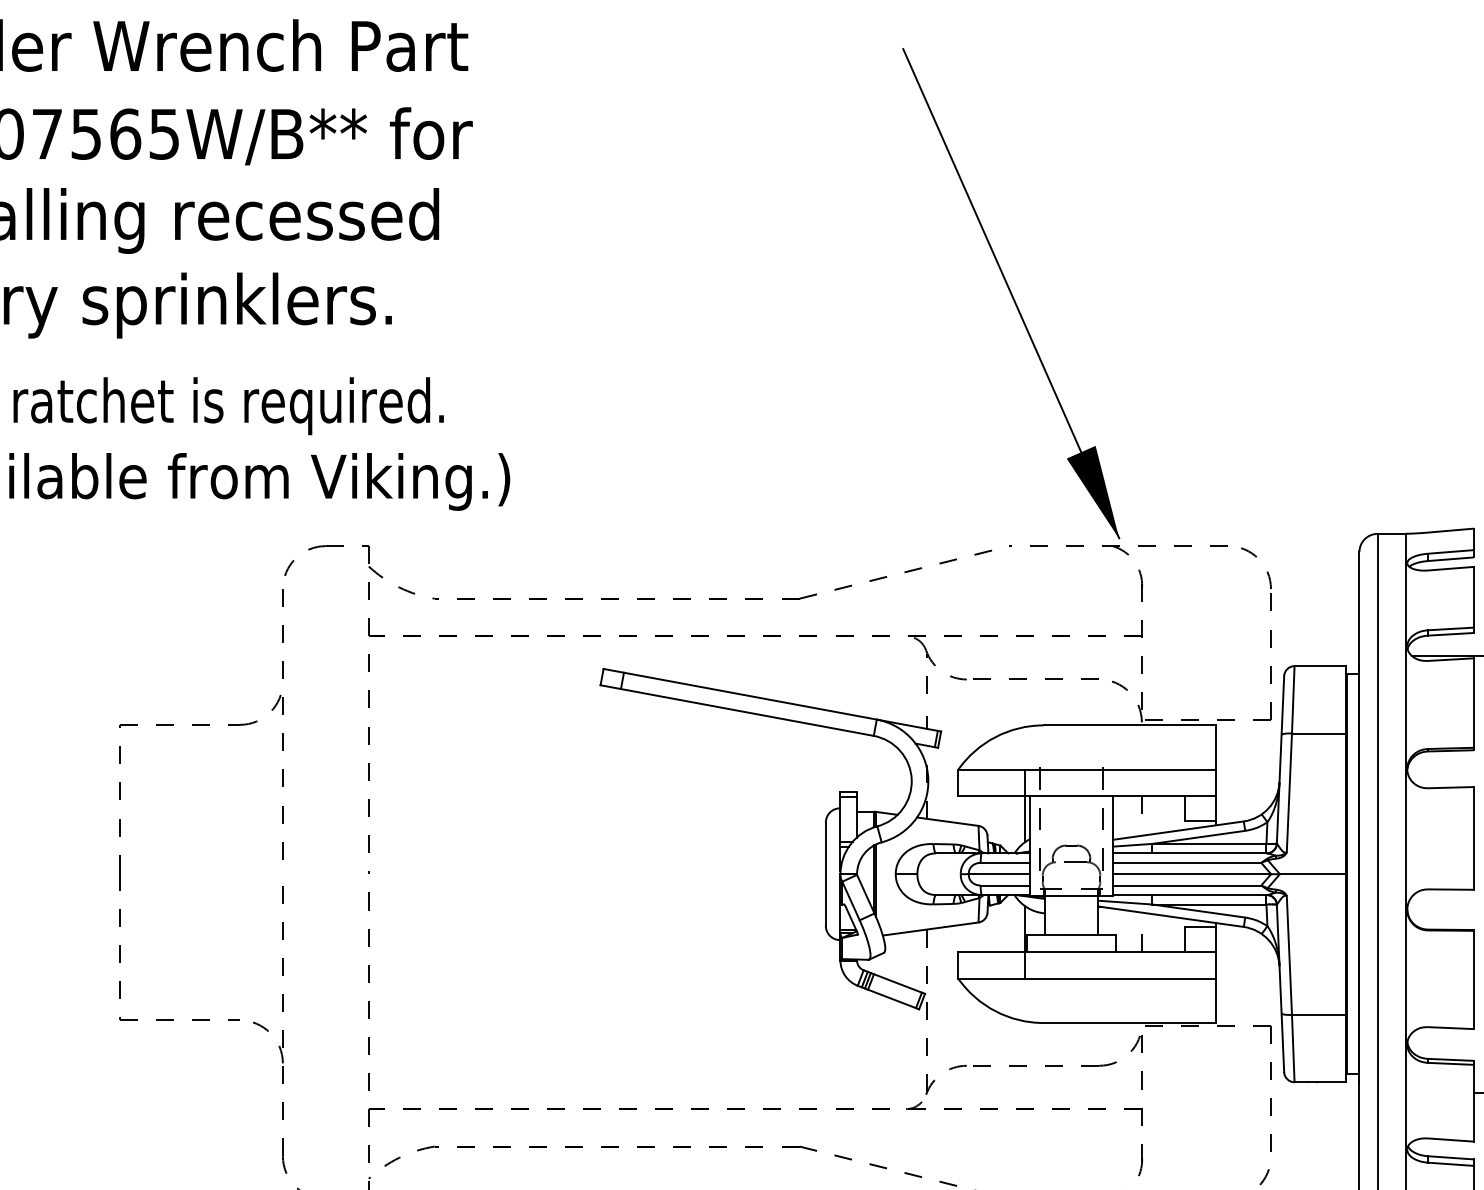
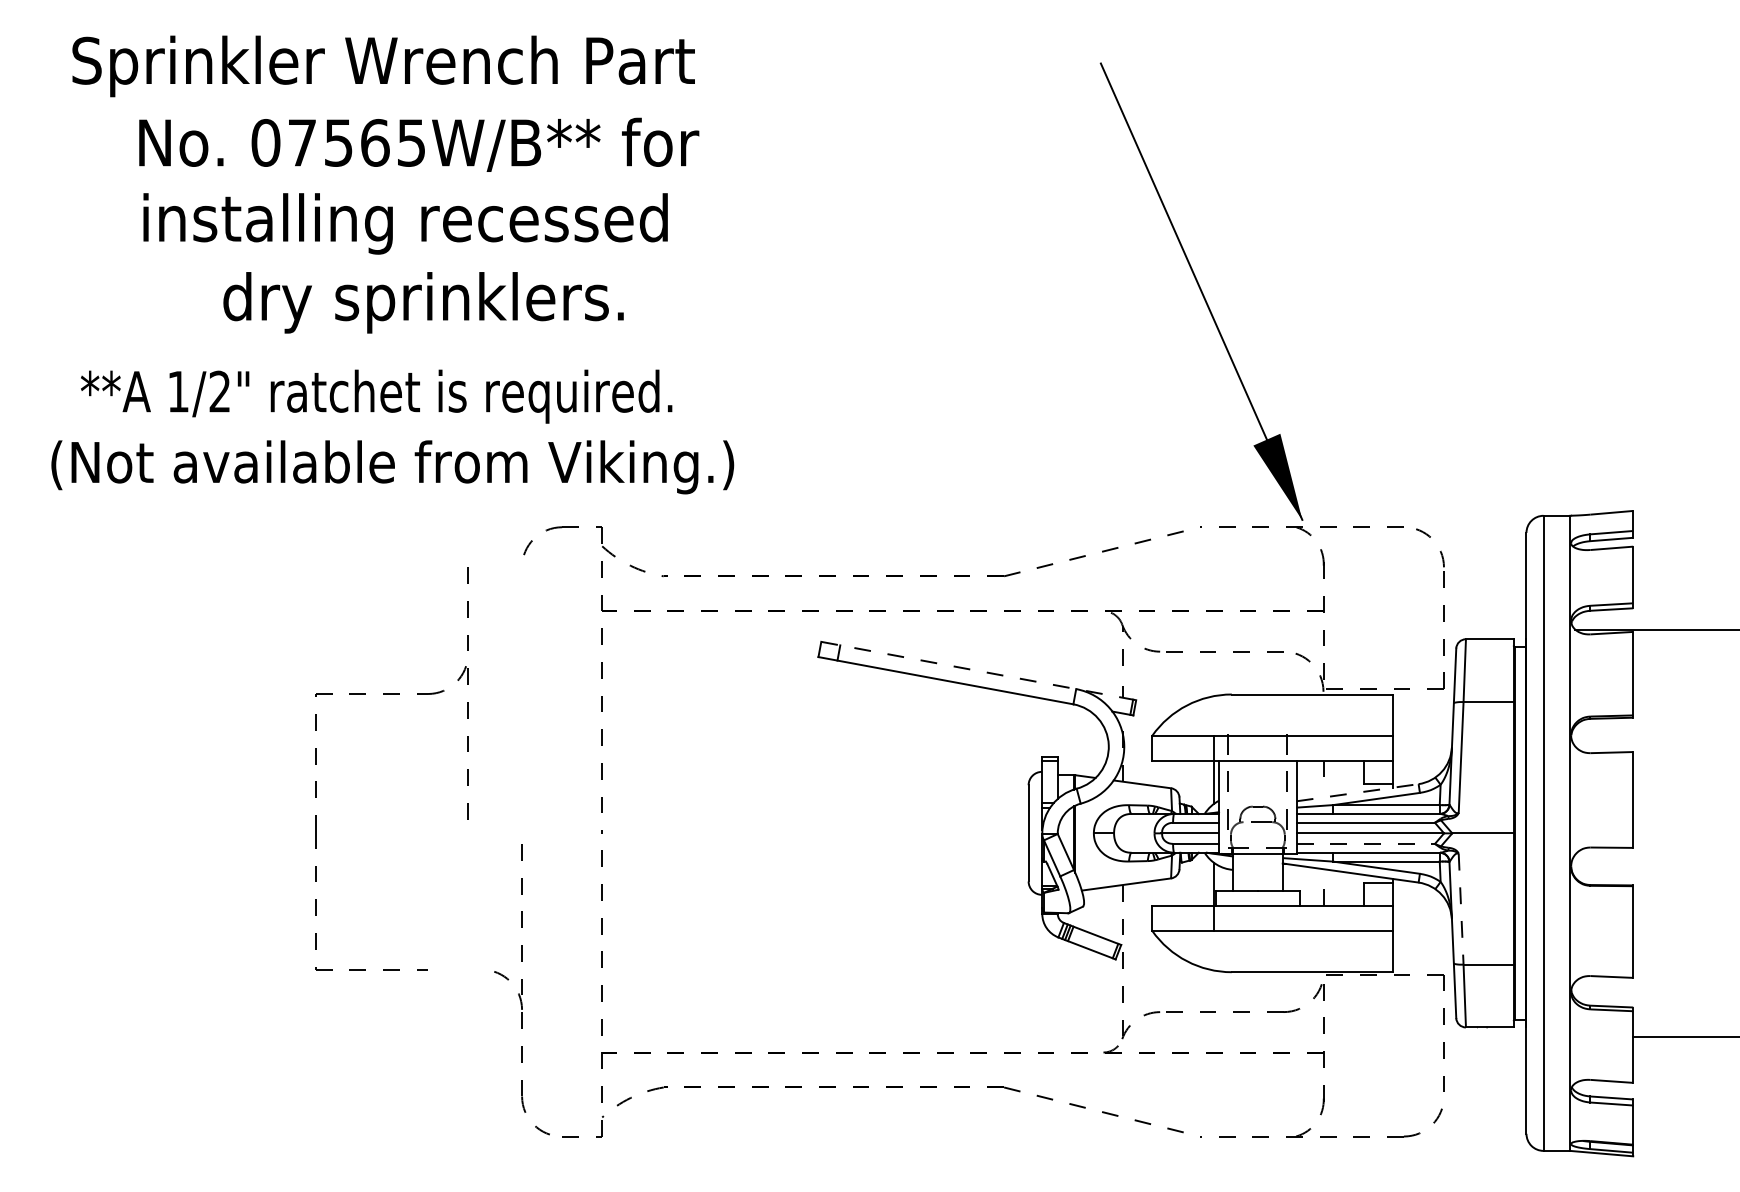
line: (773, 700) -> (979, 671), solid -> dashed
part: (200, 725) -> (391, 694), moved
line: (1178, 830) -> (1357, 792), solid -> dashed
line: (1187, 885) -> (1366, 843), solid -> dashed
line: (1289, 955) -> (1461, 909), solid -> dashed

